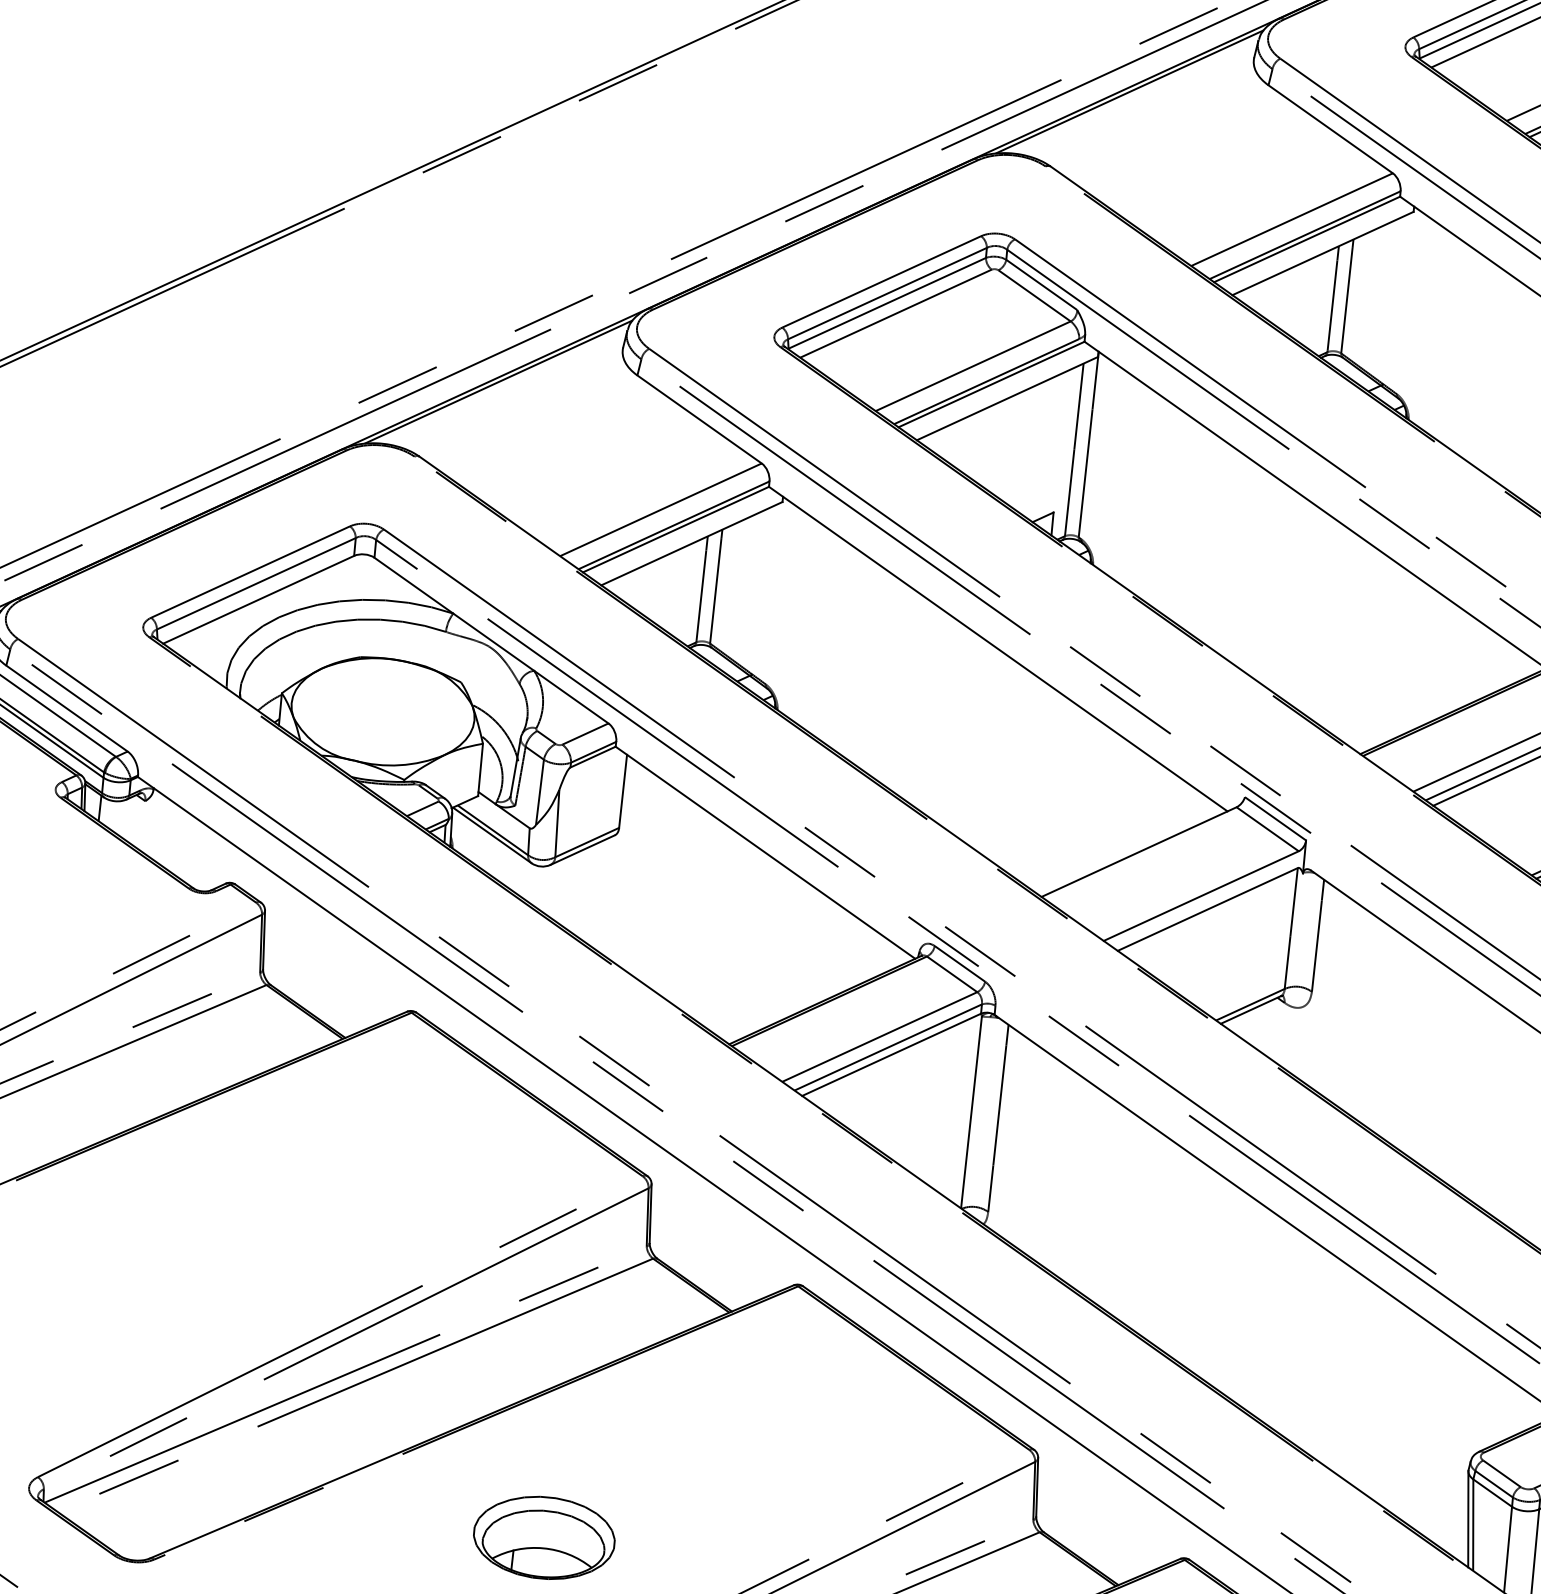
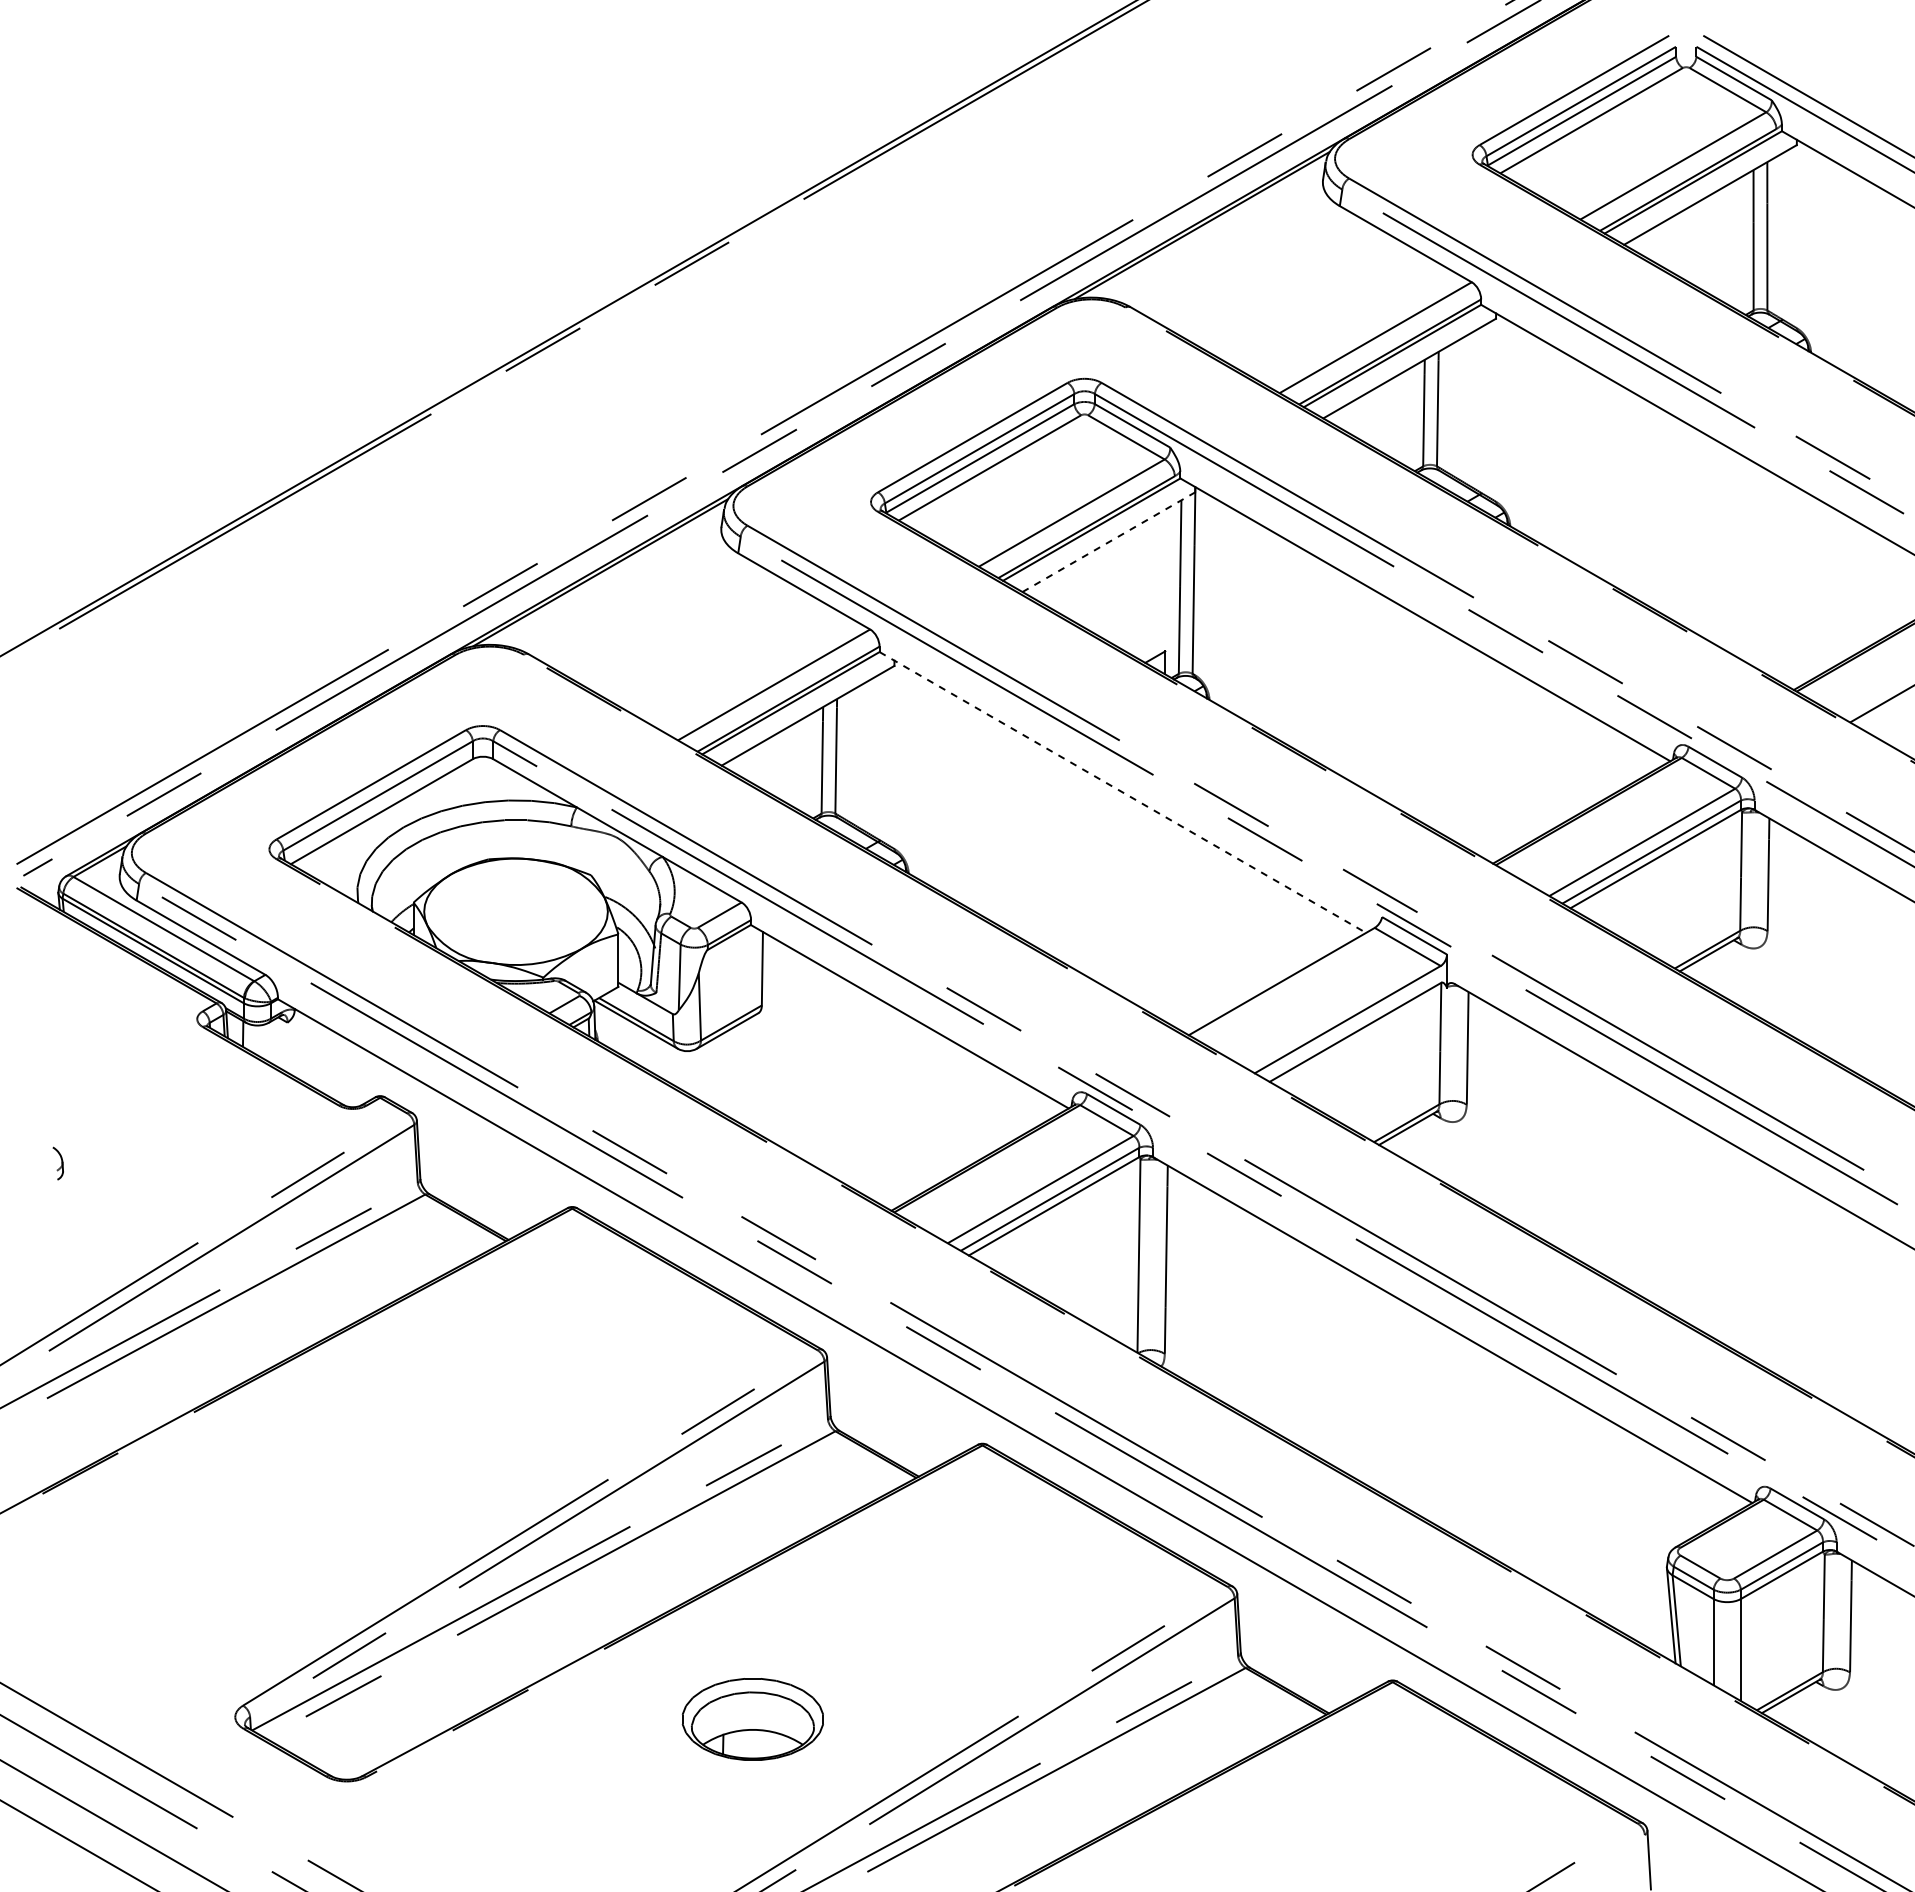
line: (1007, 398) -> (1108, 542), solid -> dashed
line: (997, 649) -> (1122, 792), solid -> dashed

